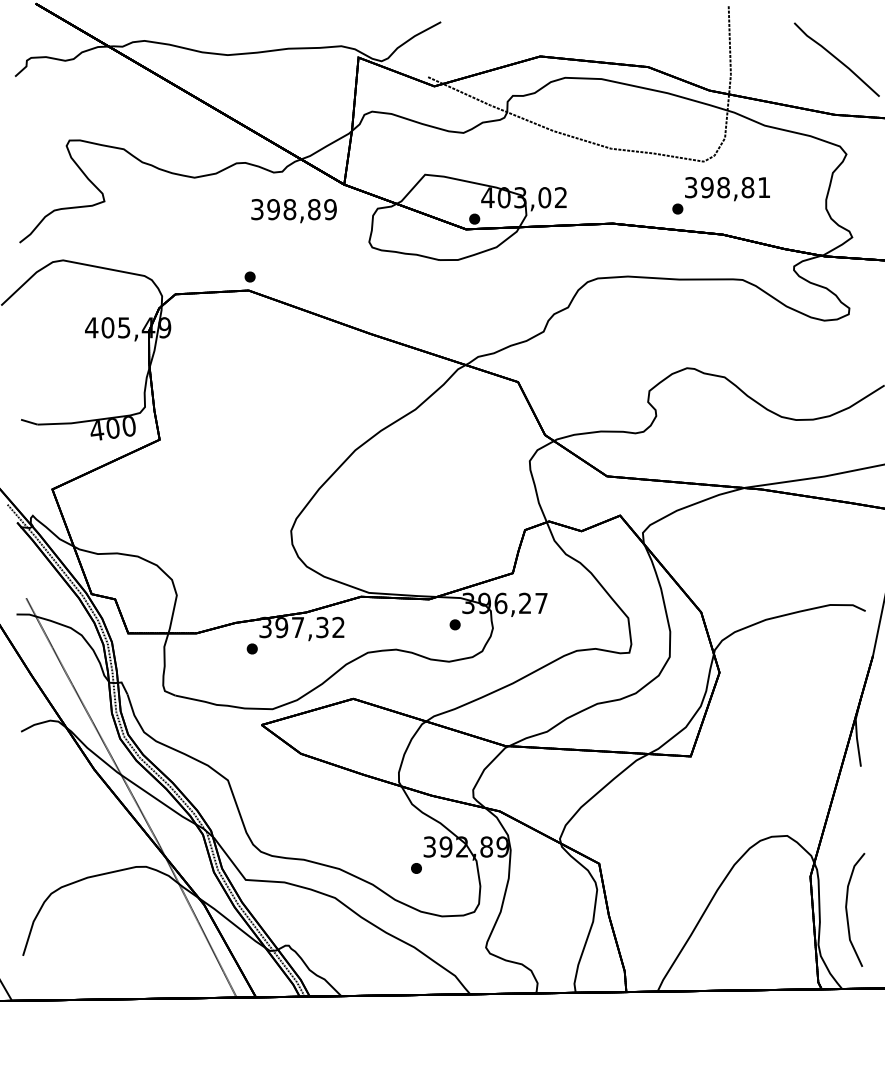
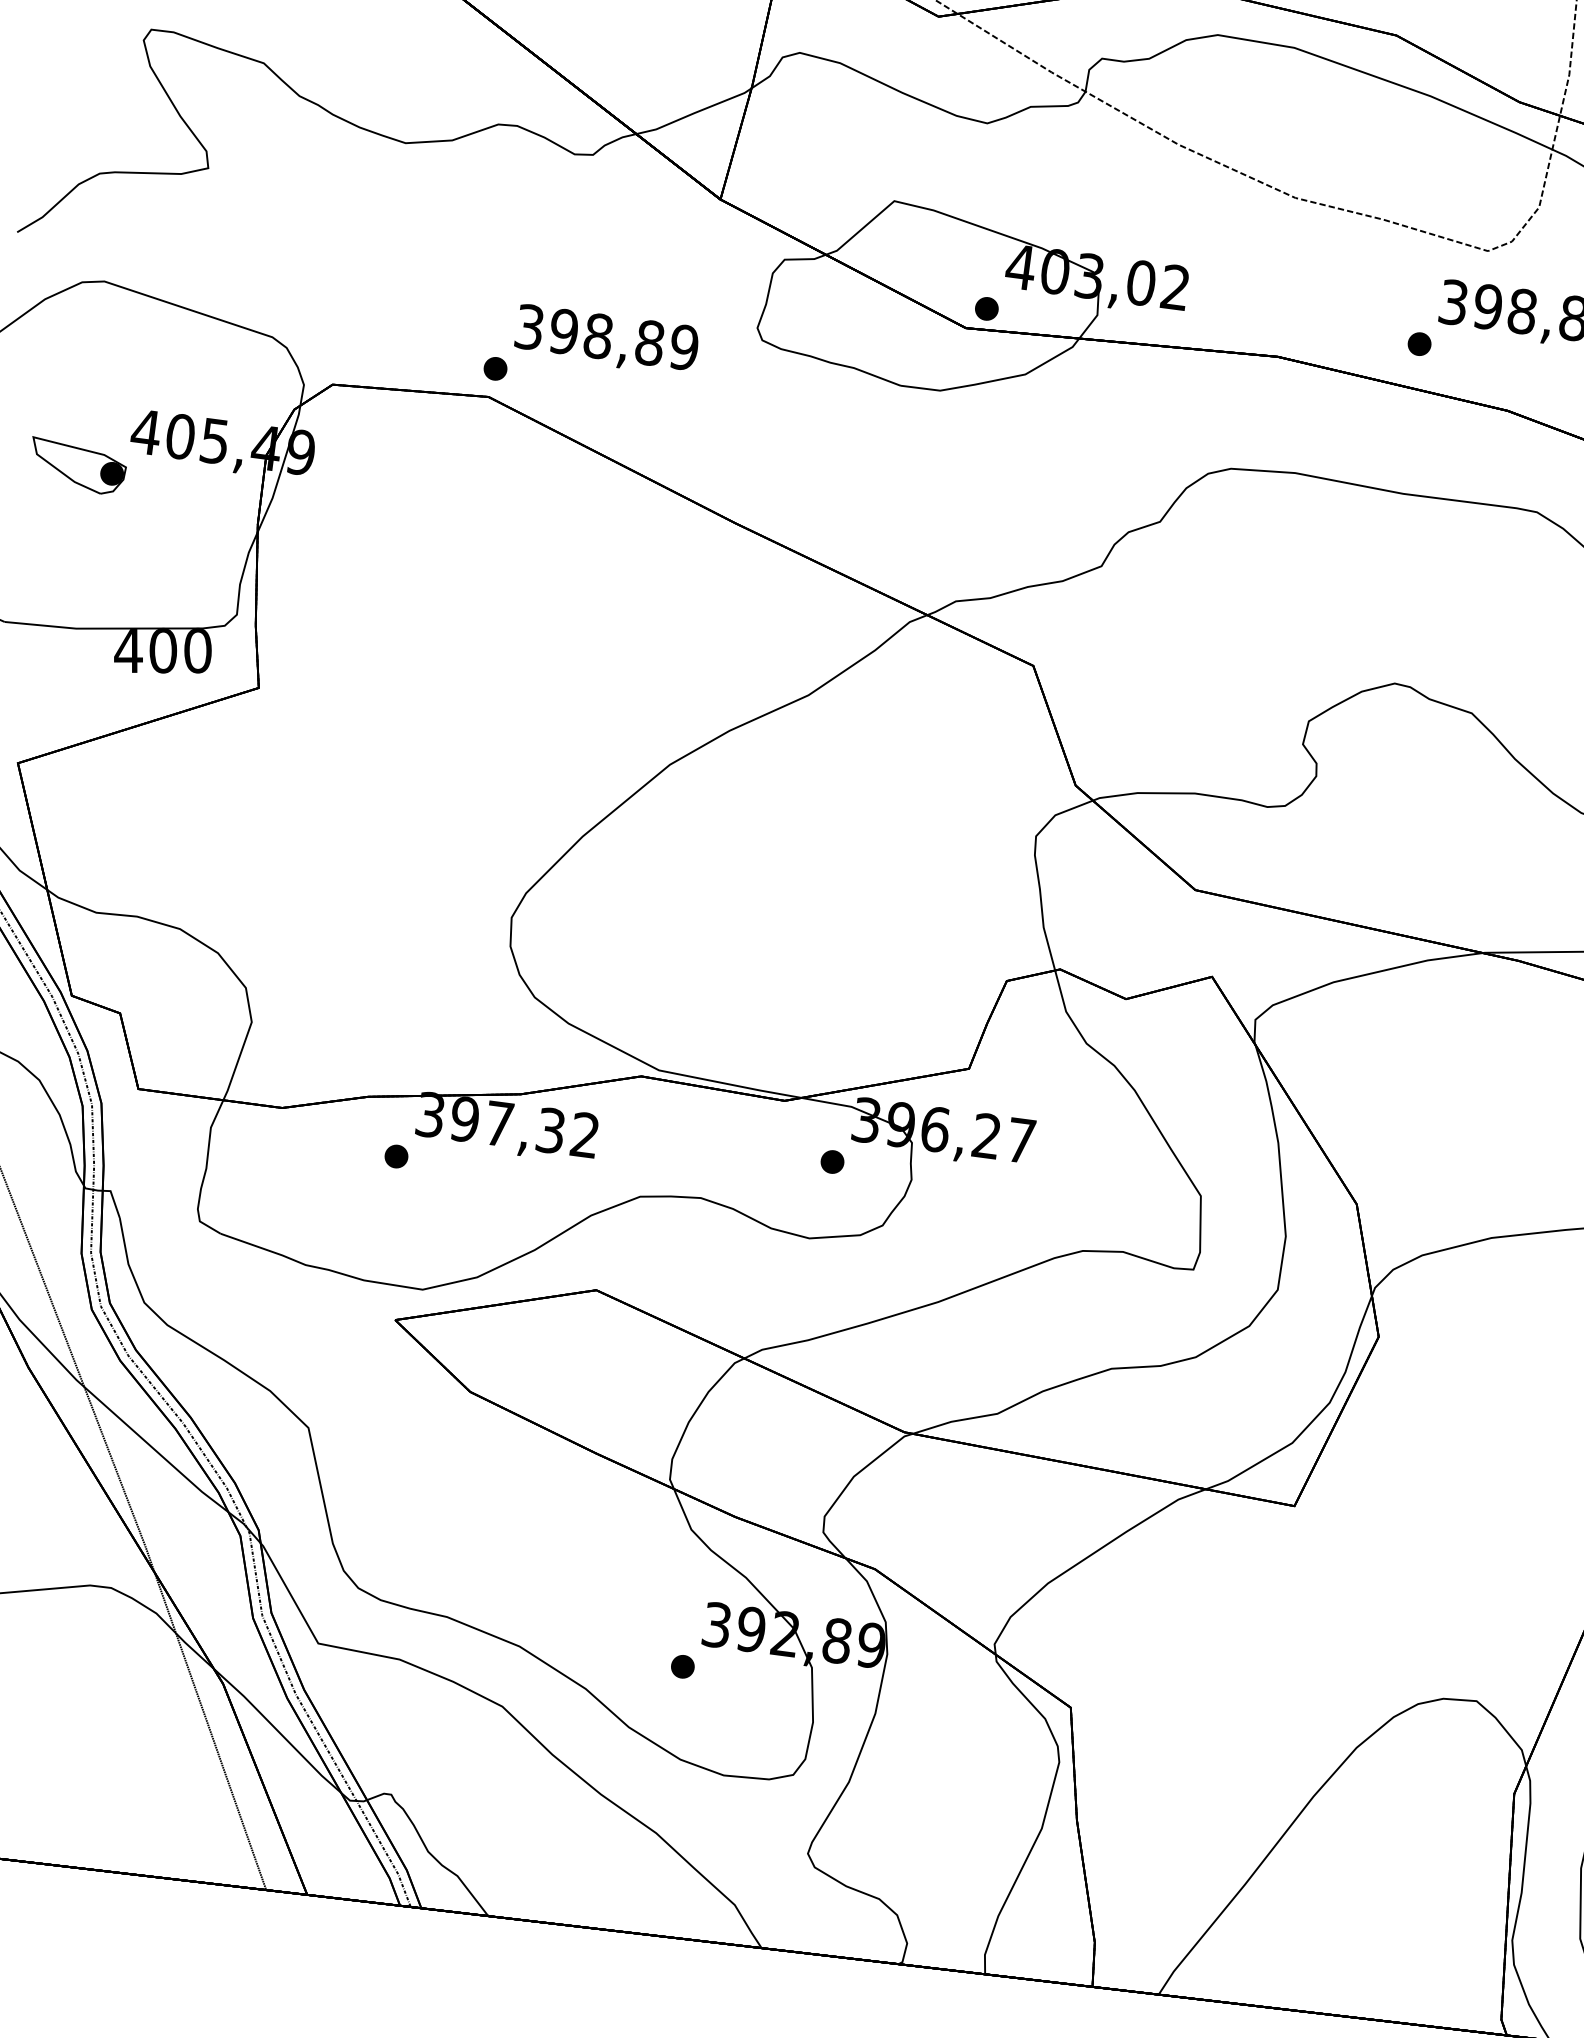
text: (293, 211) -> (605, 341), moved
part: (61, 347) -> (76, 465), added

